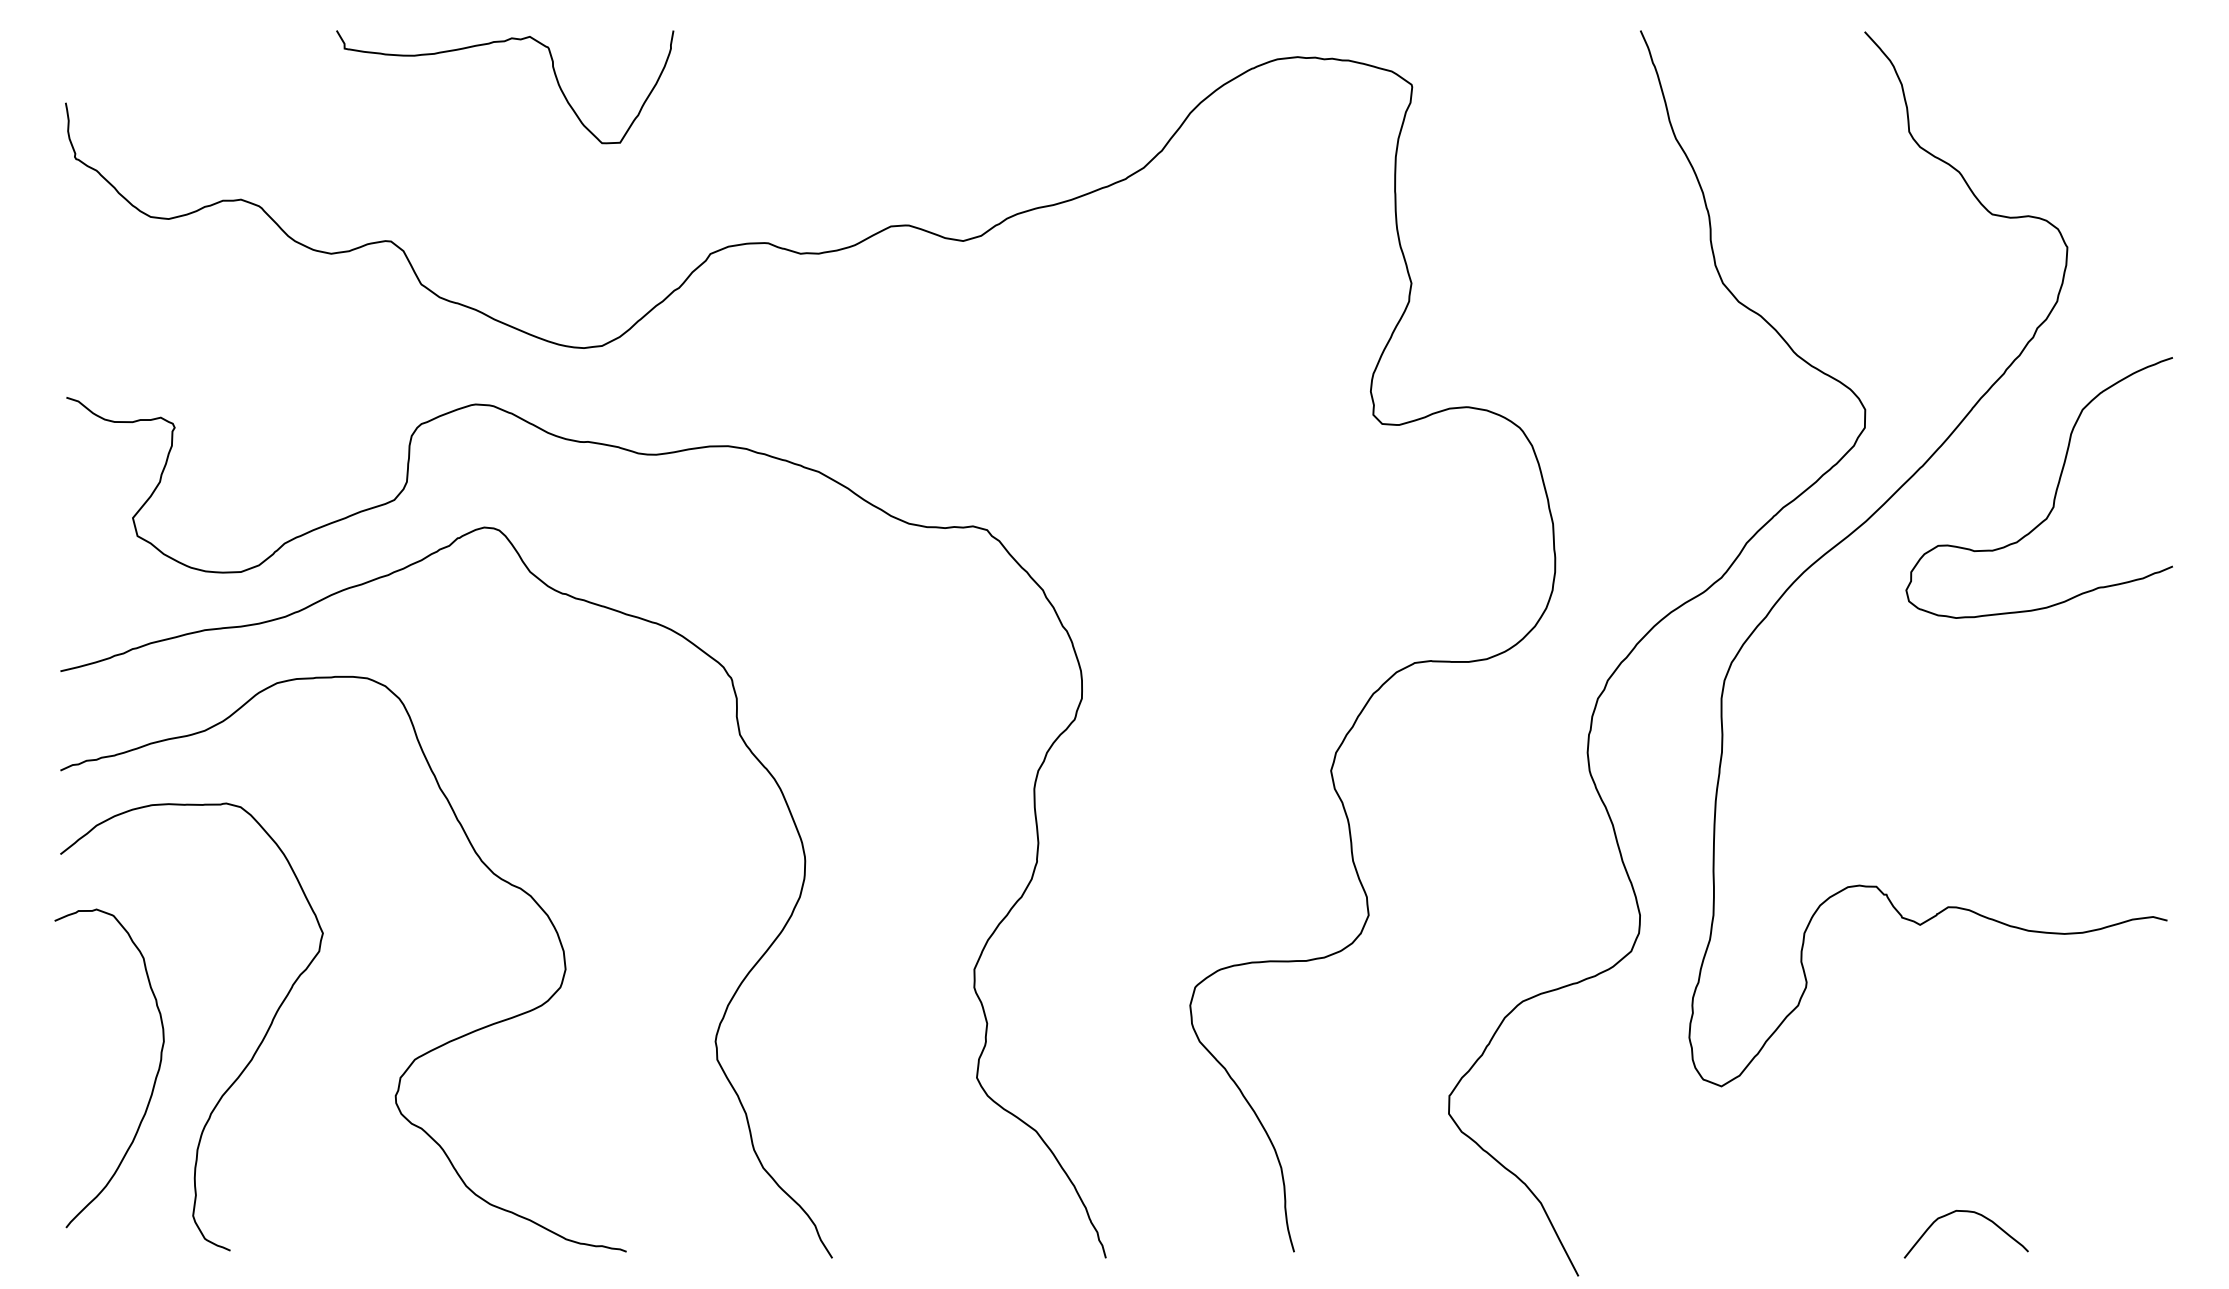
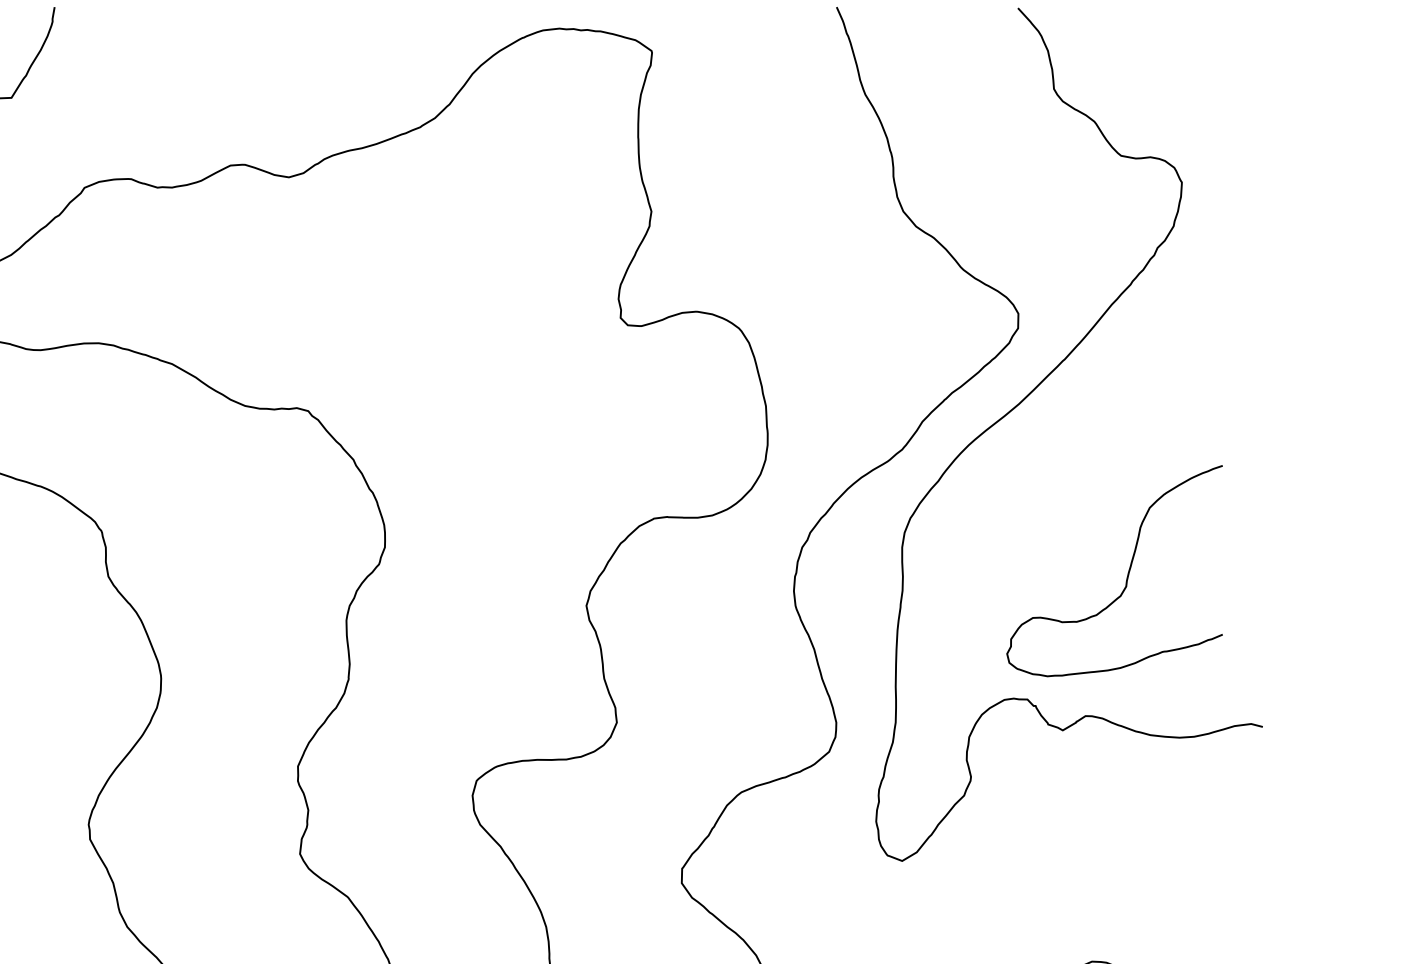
curve: (2055, 490) -> (1127, 573), moved

